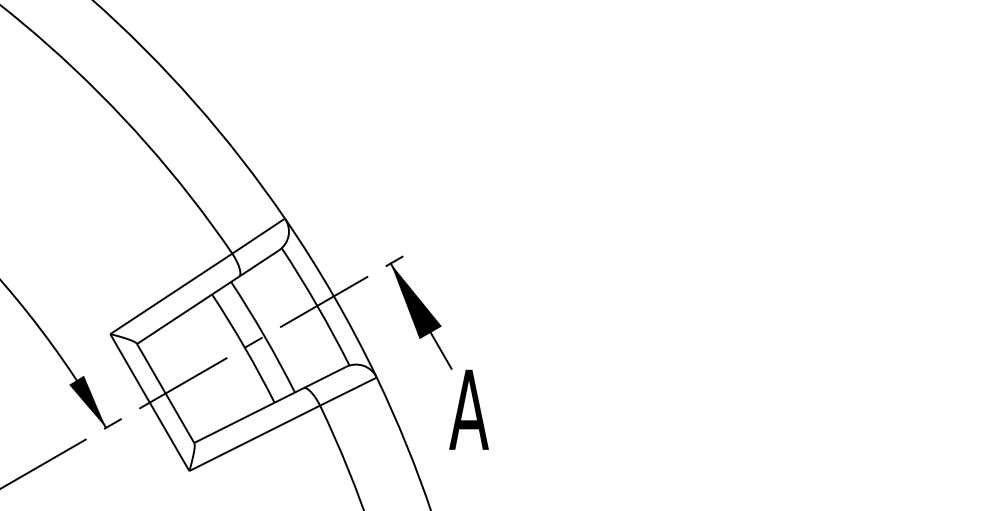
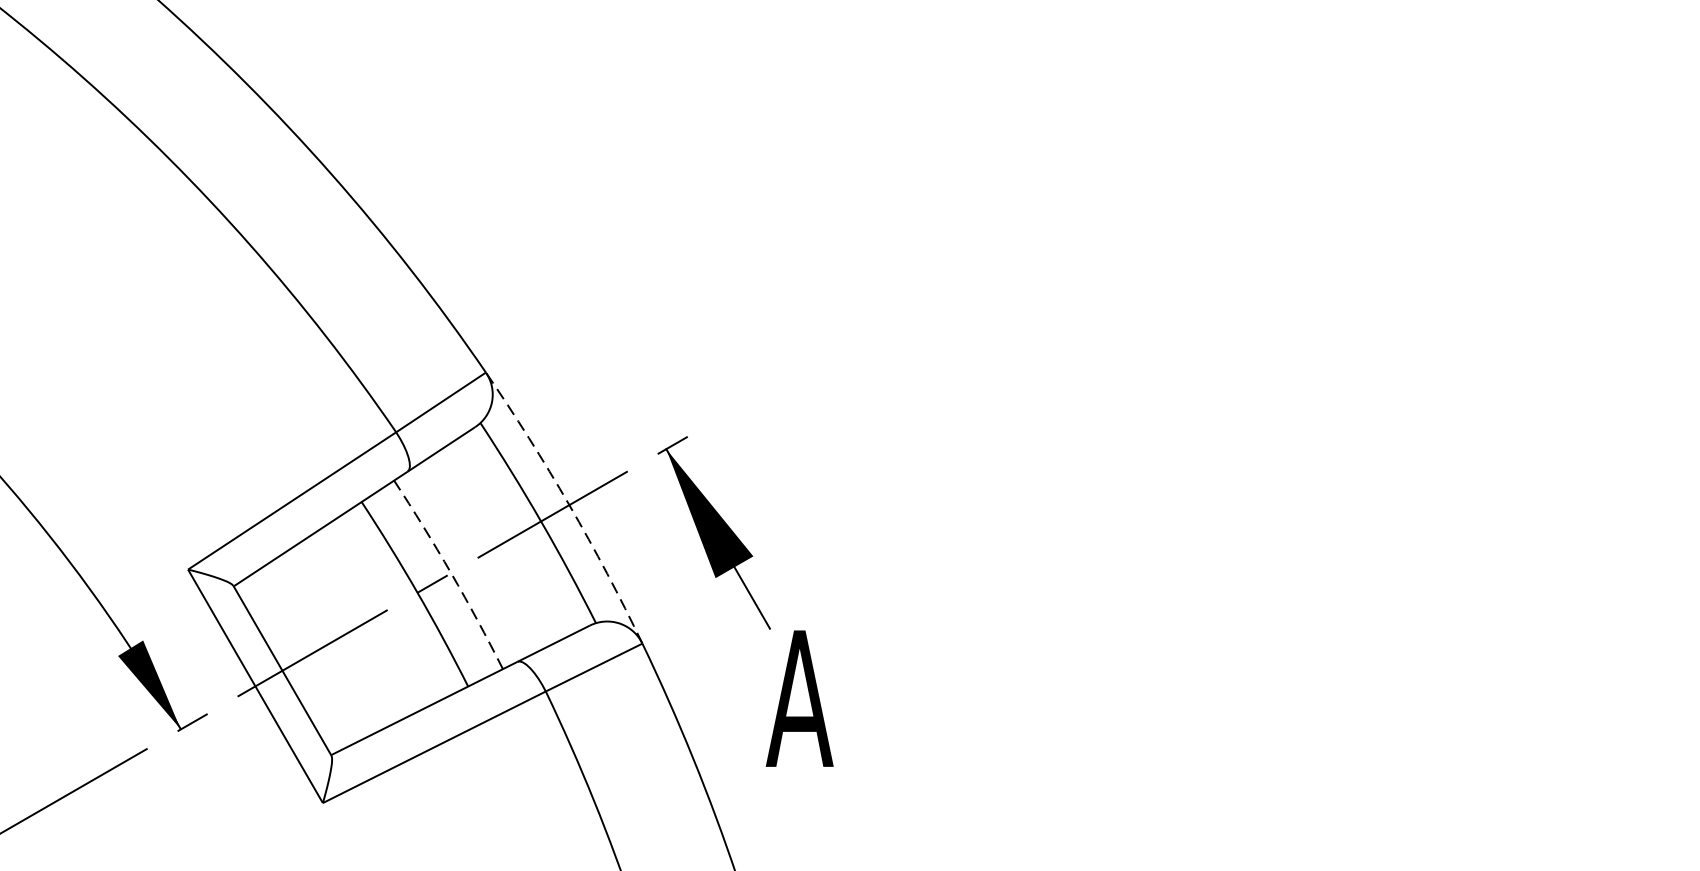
arc: (333, 296) -> (568, 505), solid -> dashed
arc: (264, 336) -> (451, 573), solid -> dashed

